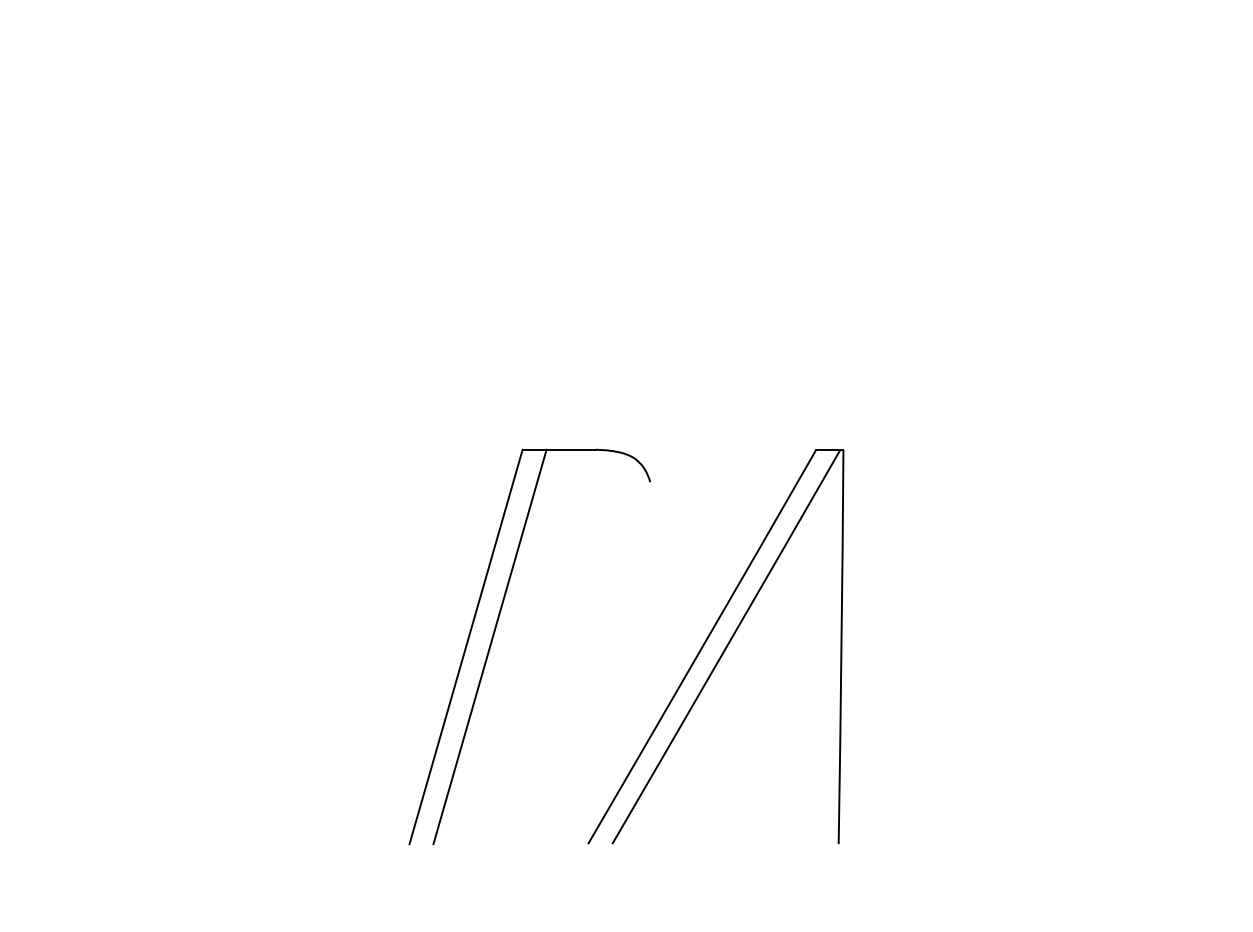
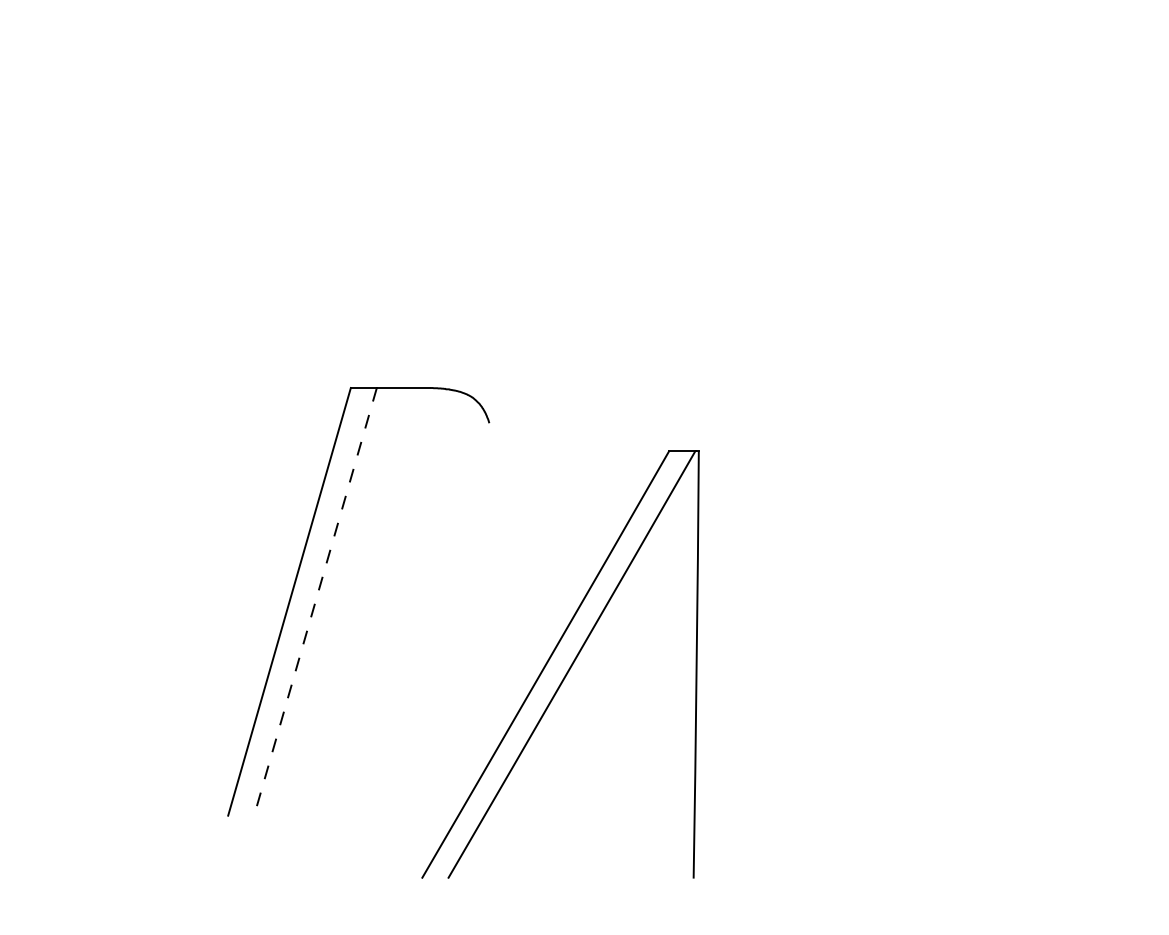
line: (489, 647) -> (314, 602), solid -> dashed
part: (723, 650) -> (568, 668), moved

